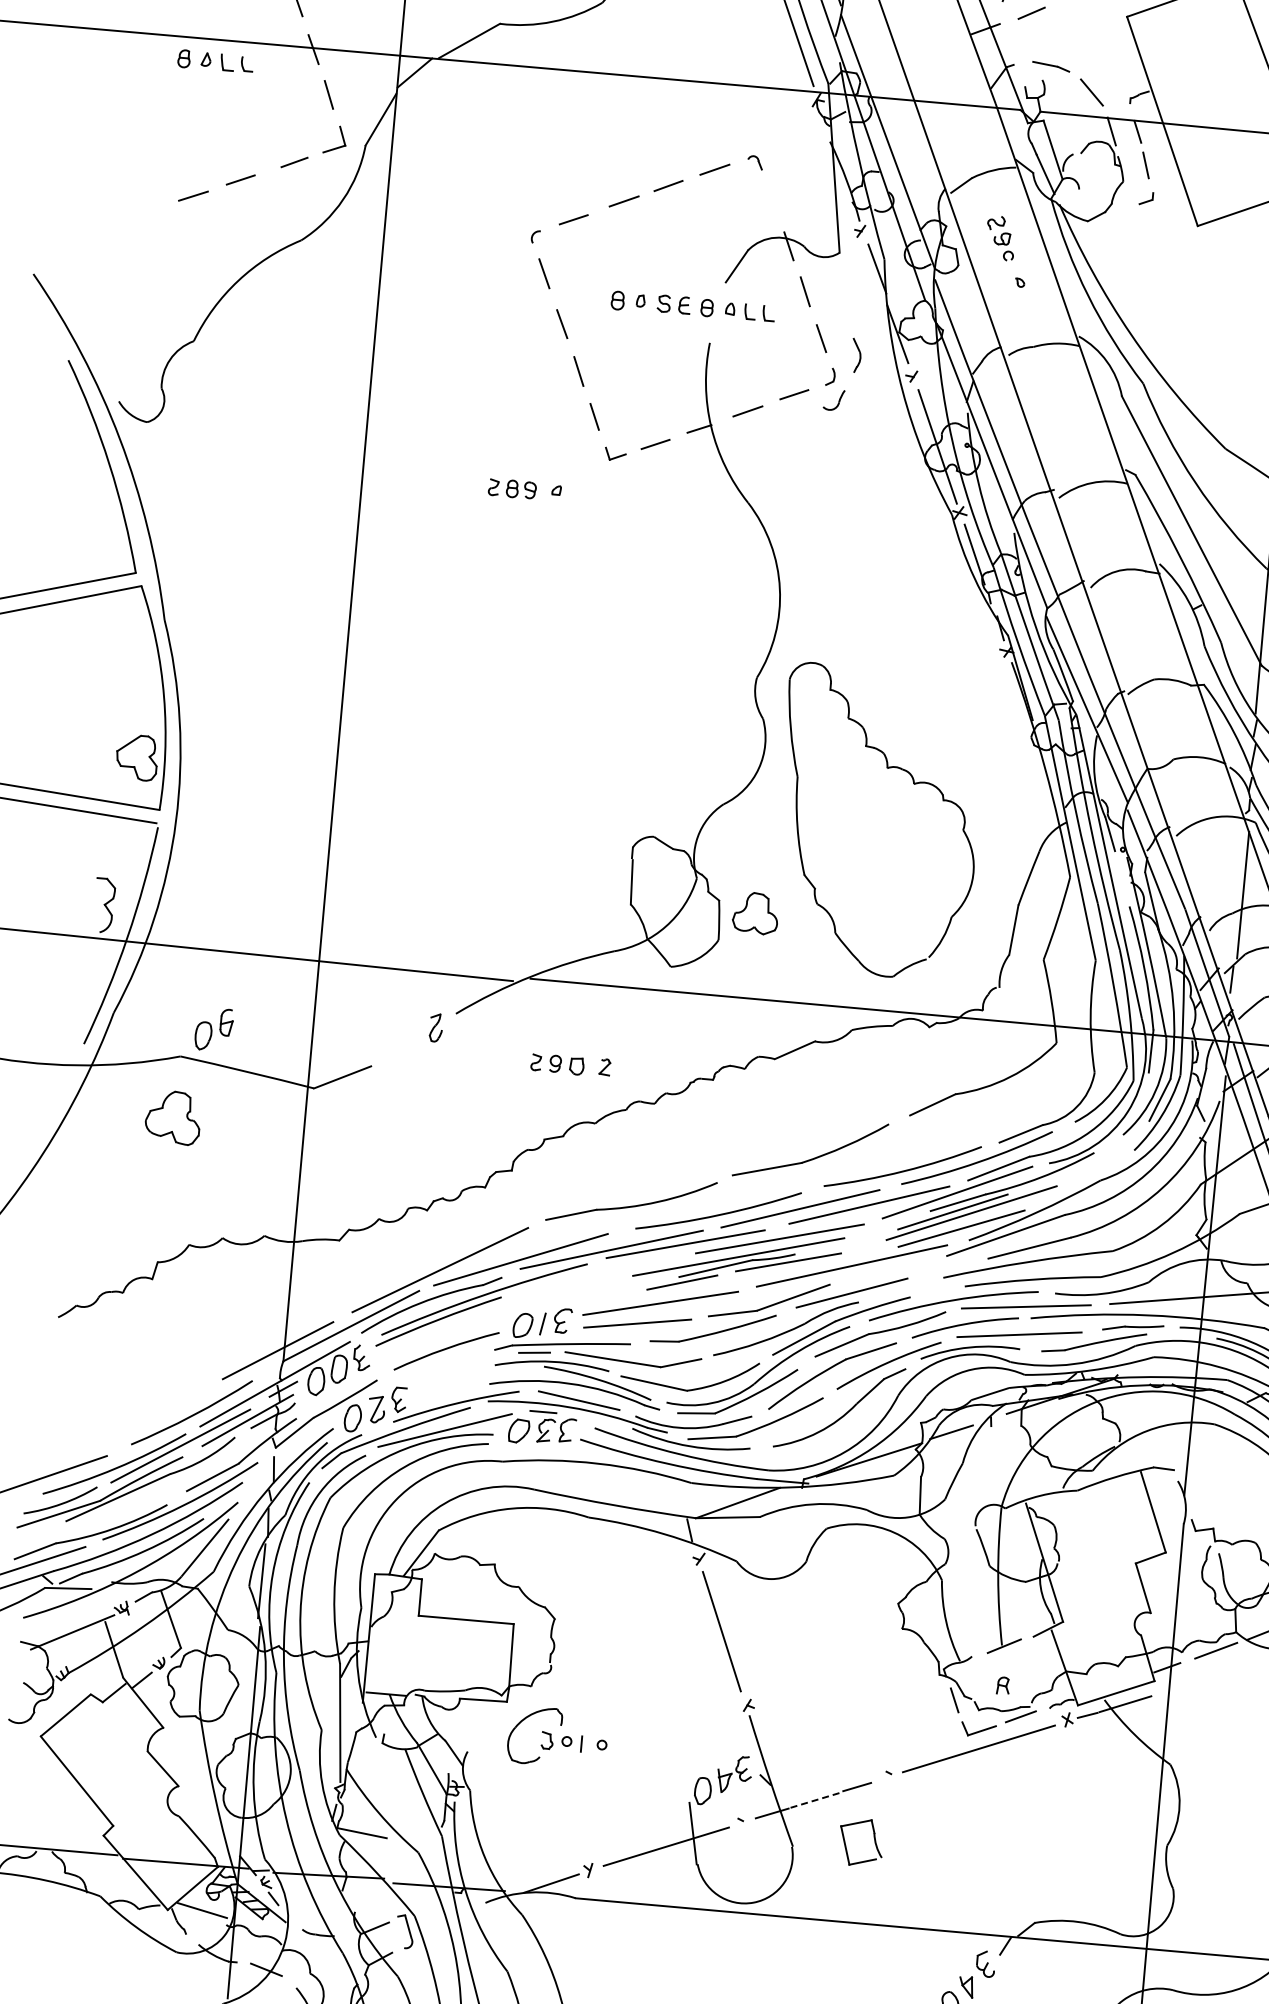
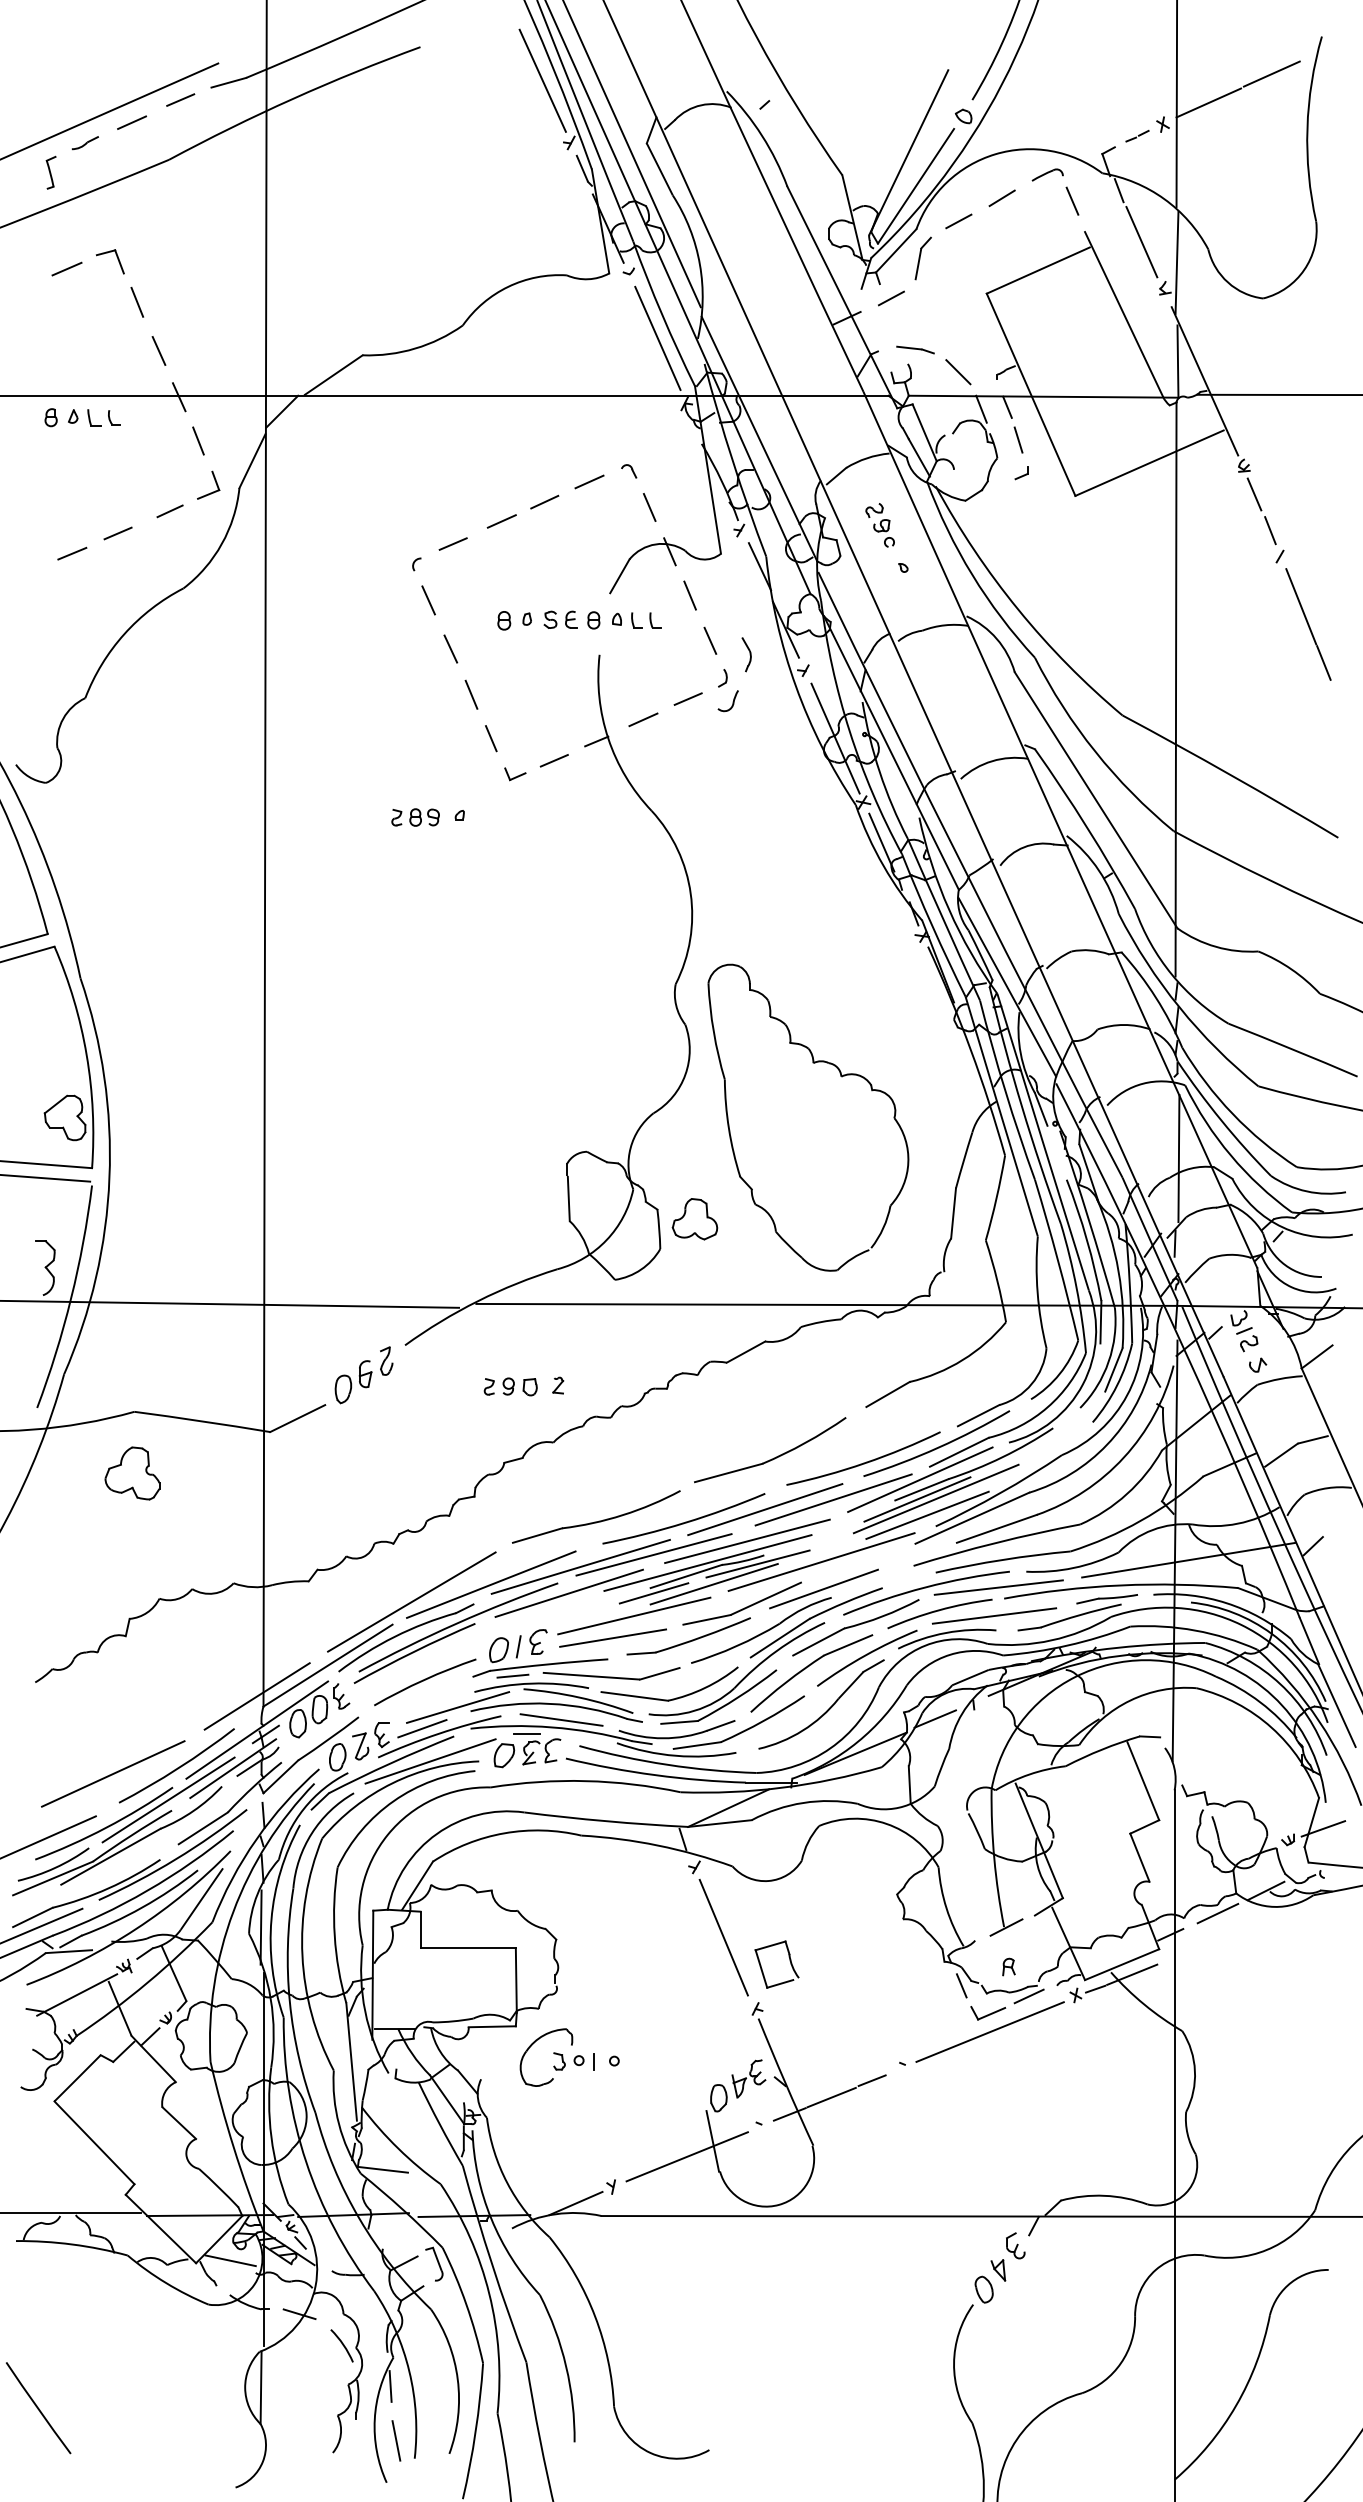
line: (772, 200) -> (649, 507), added
part: (214, 1029) -> (353, 1382), moved
line: (597, 1274) -> (568, 1592), added
line: (742, 1278) -> (713, 1584), added
line: (477, 1379) -> (458, 1707), added
line: (439, 1397) -> (422, 1728), added
line: (128, 1414) -> (113, 1773), added
line: (815, 1800) -> (831, 2097), dashed -> solid
part: (873, 1840) -> (789, 1961), moved

